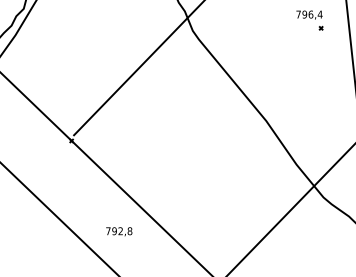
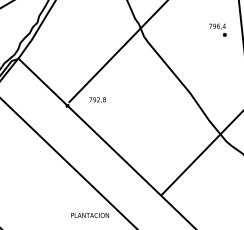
text: (119, 230) -> (97, 99), moved

